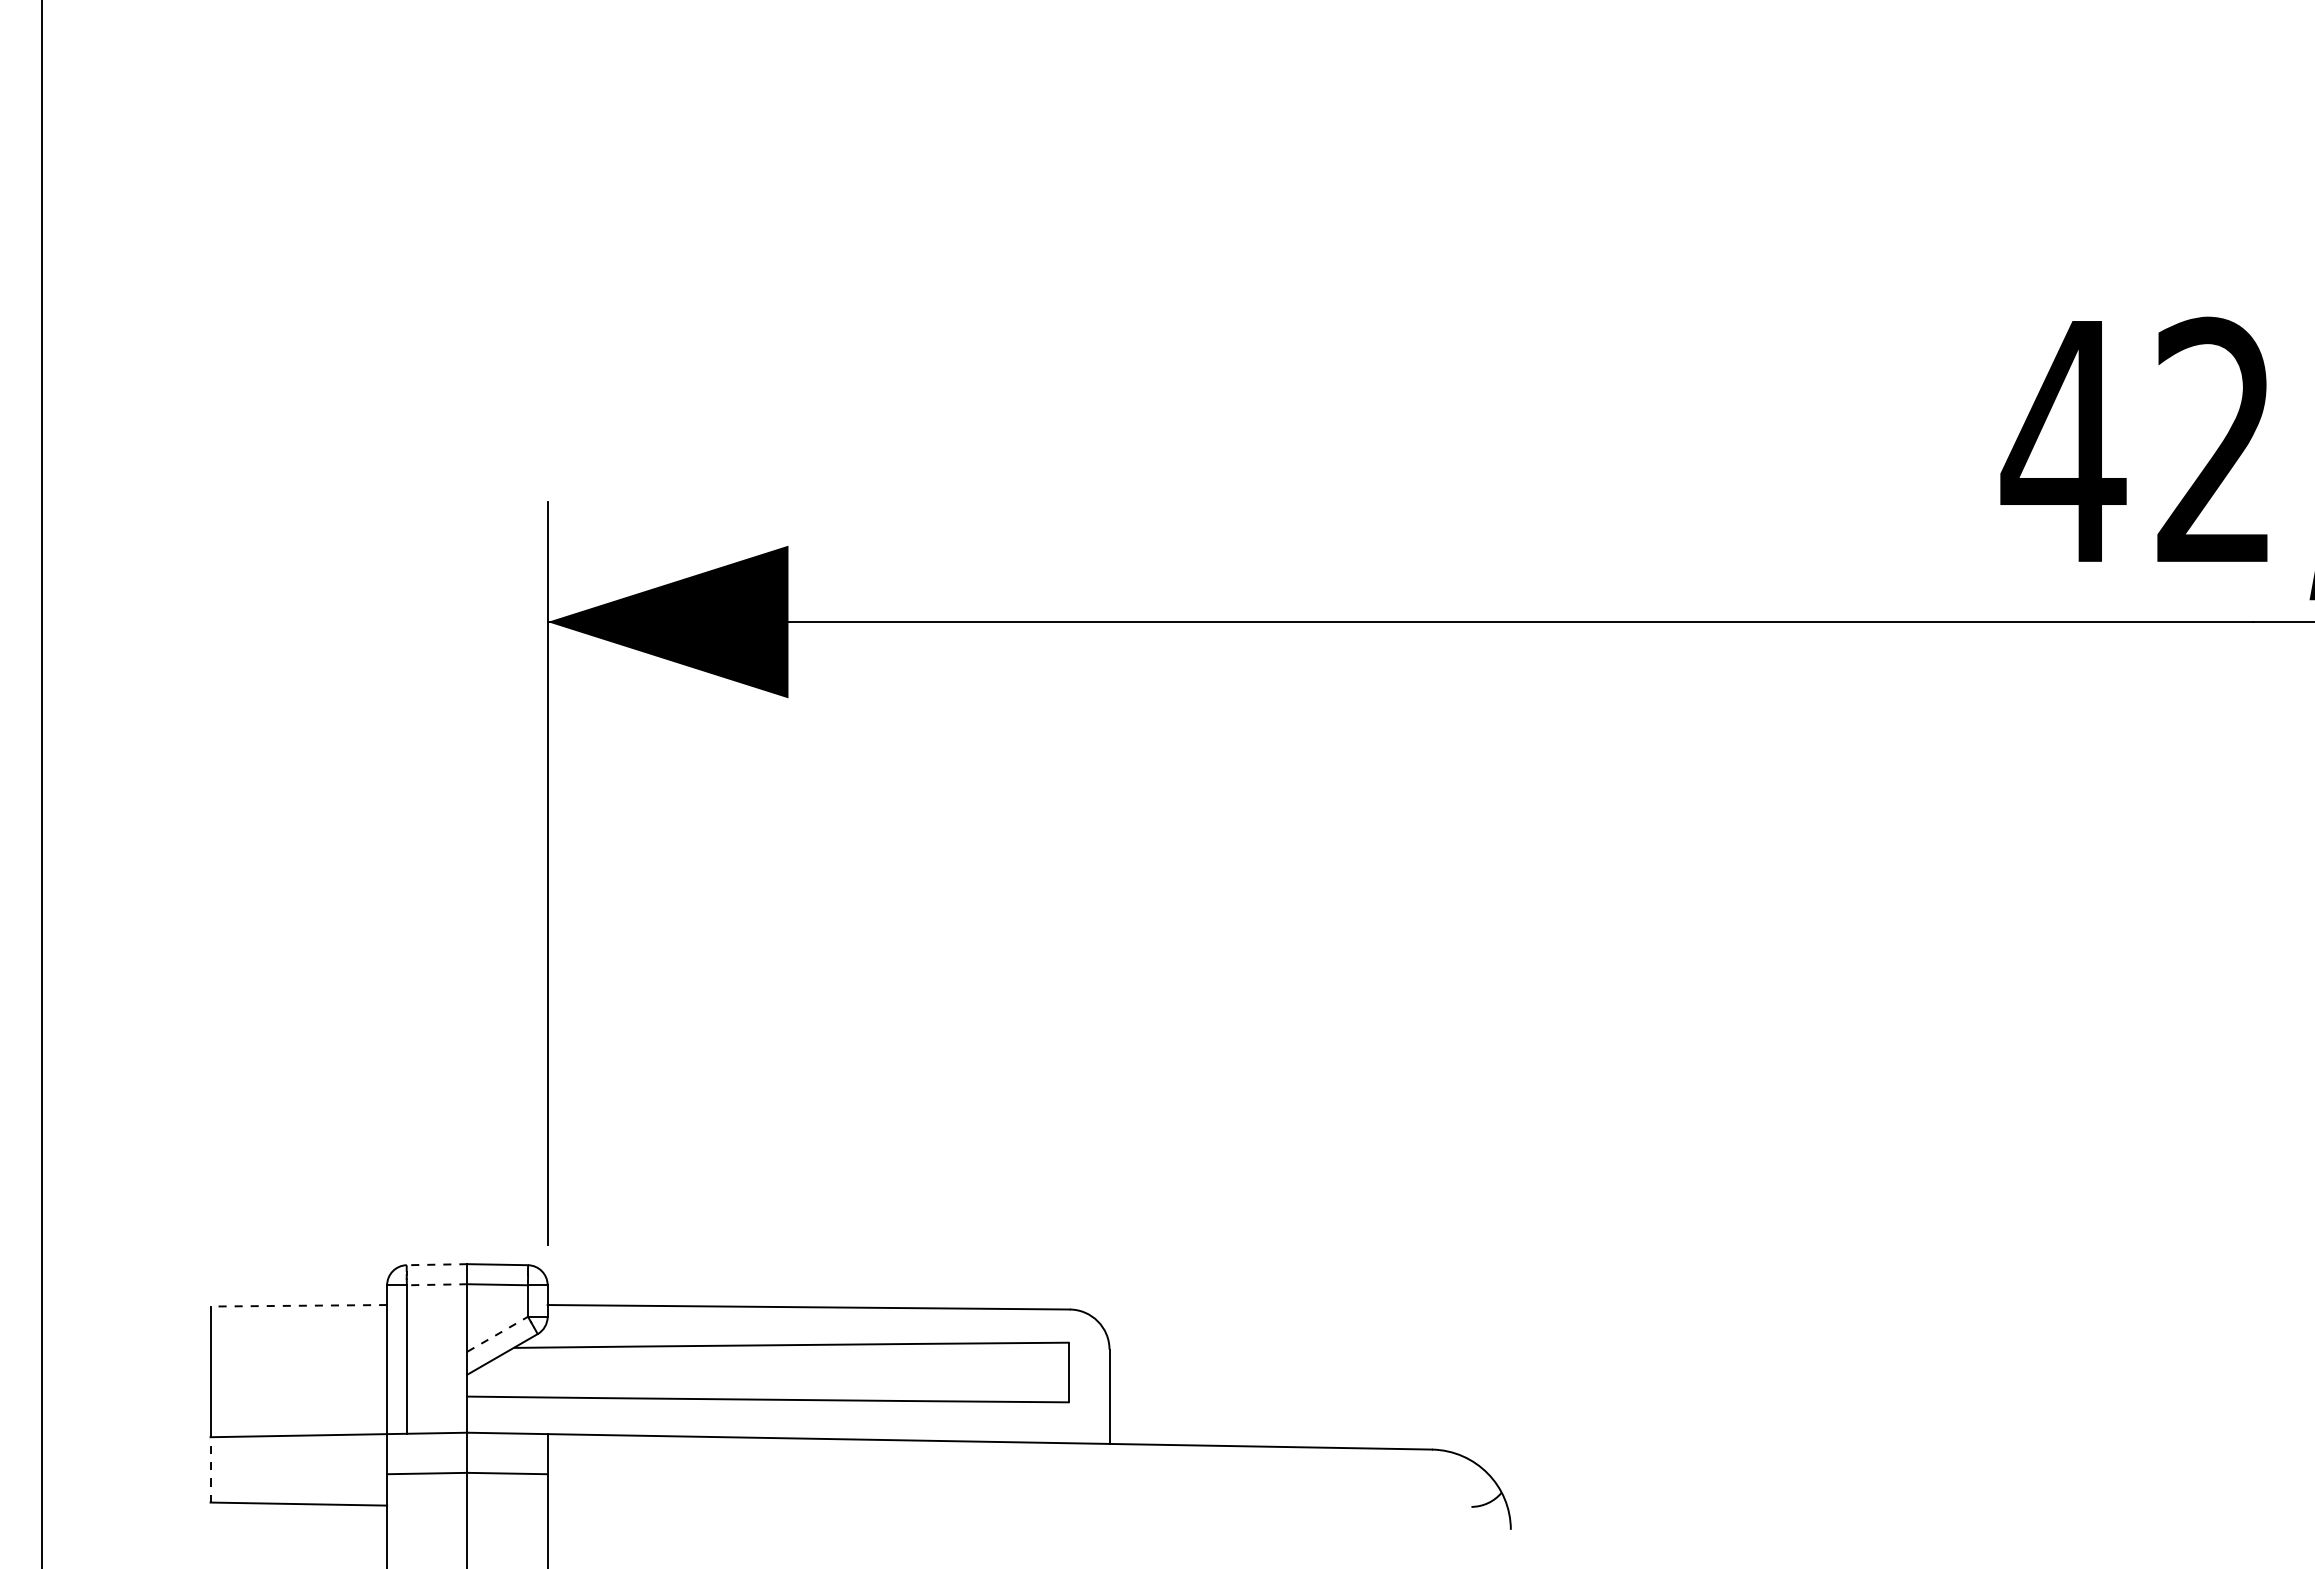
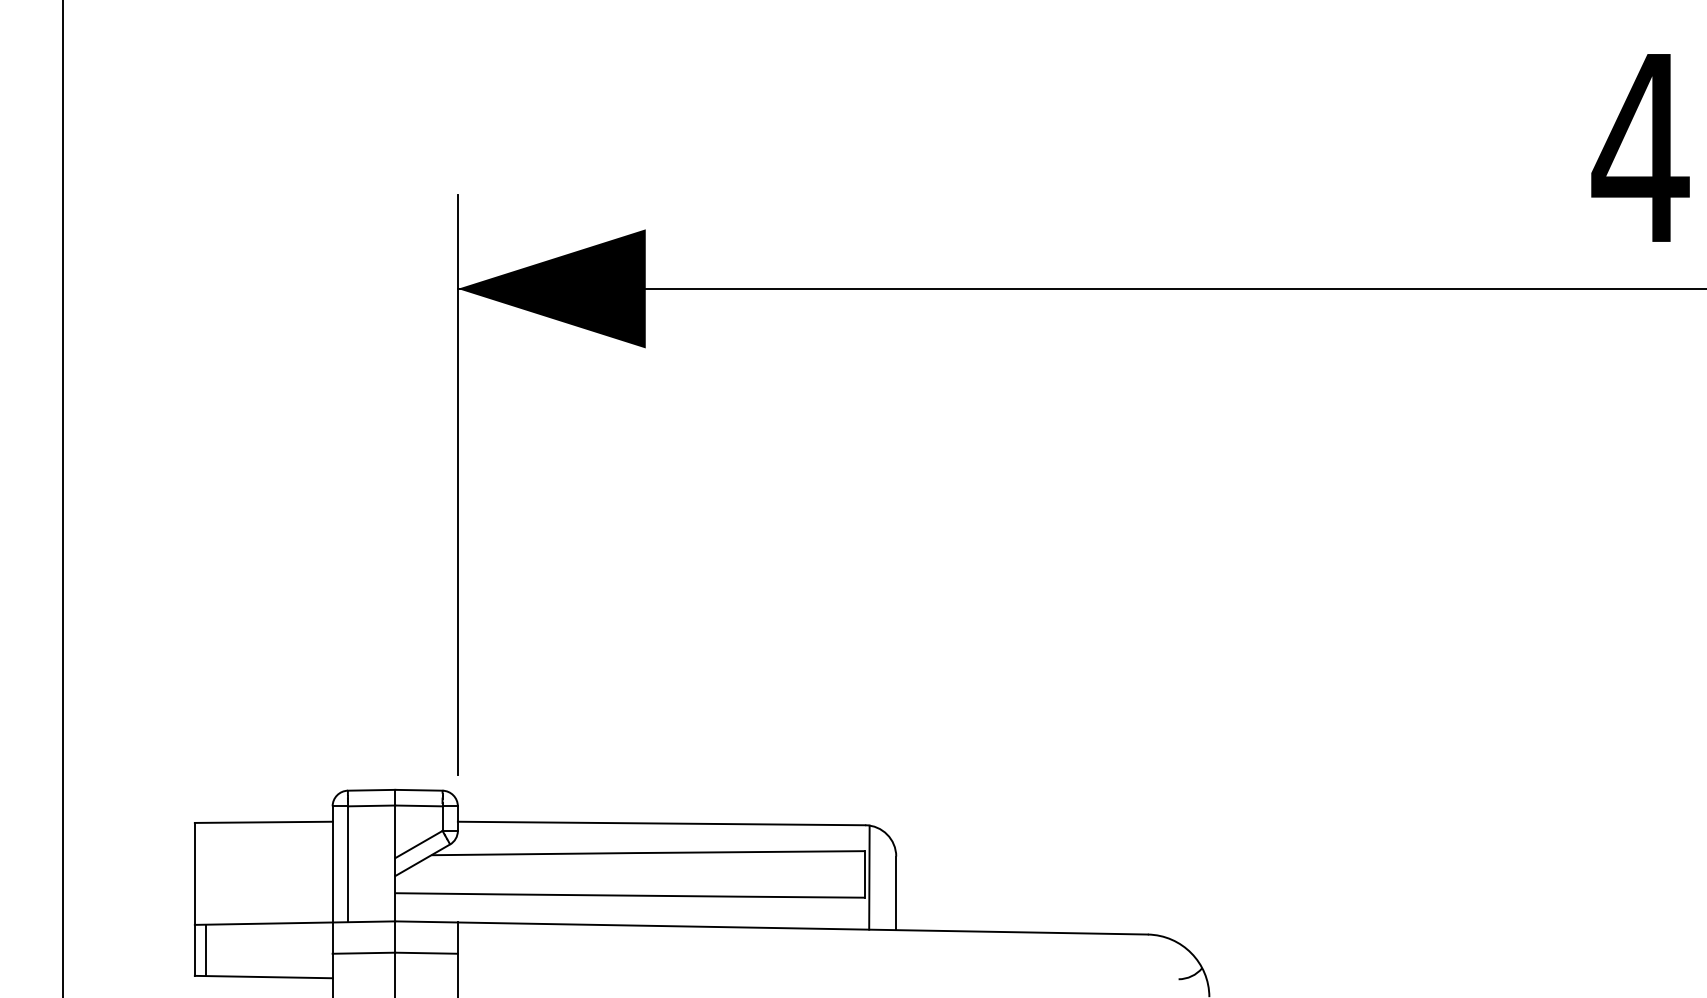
line: (436, 1264) -> (371, 790), dashed -> solid
line: (436, 1284) -> (371, 805), dashed -> solid
line: (298, 1305) -> (263, 822), dashed -> solid
line: (497, 1334) -> (418, 844), dashed -> solid
line: (1074, 1376) -> (868, 877), added
line: (210, 1469) -> (194, 950), dashed -> solid
line: (225, 1469) -> (206, 950), added

